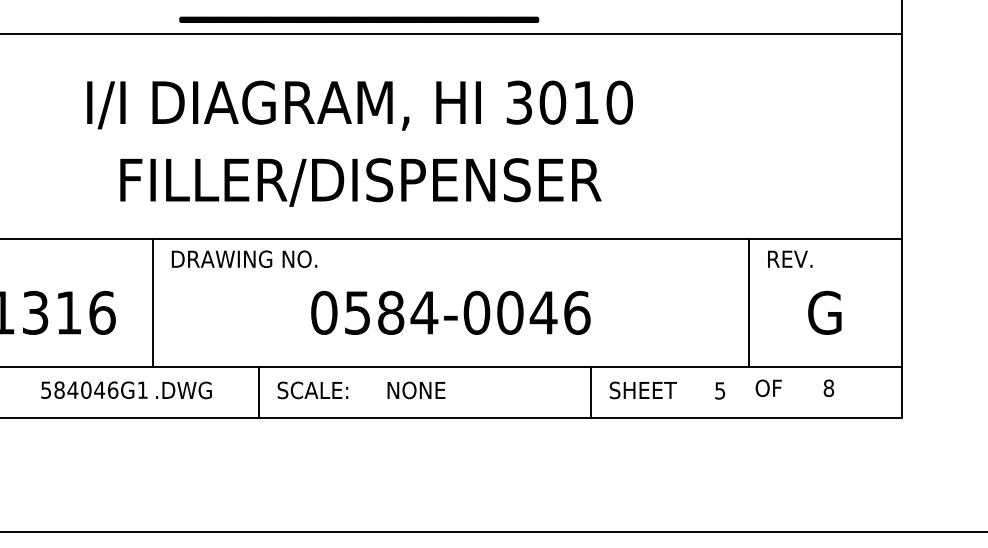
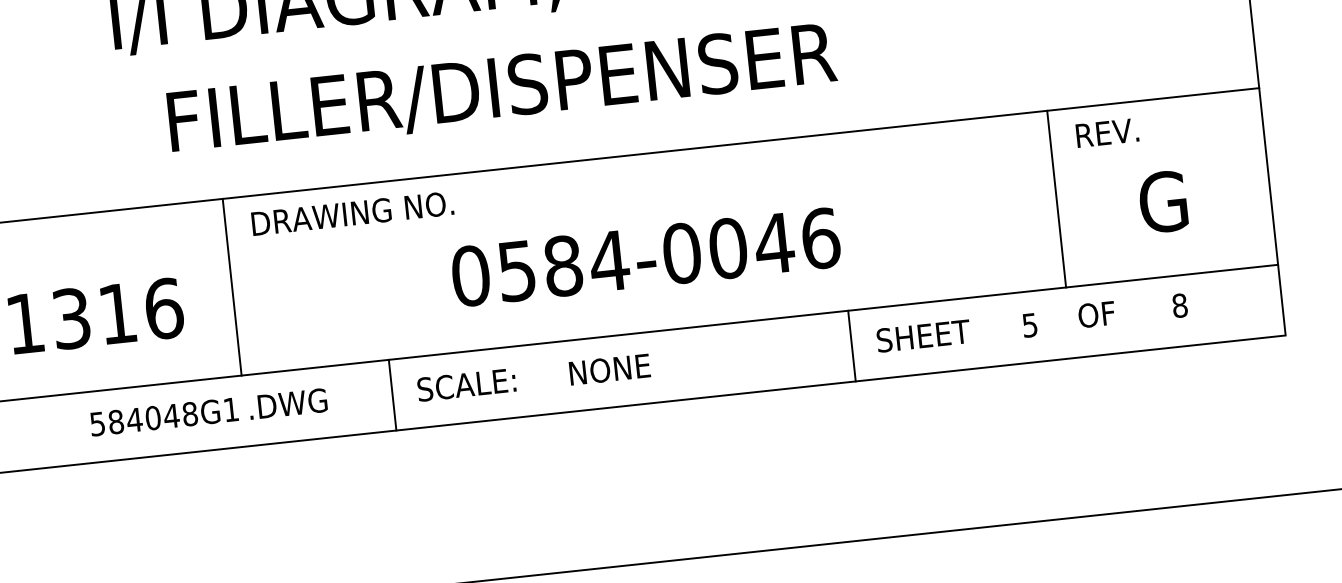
text: (112, 389) -> (189, 413), 584046G1 -> 584048G1

